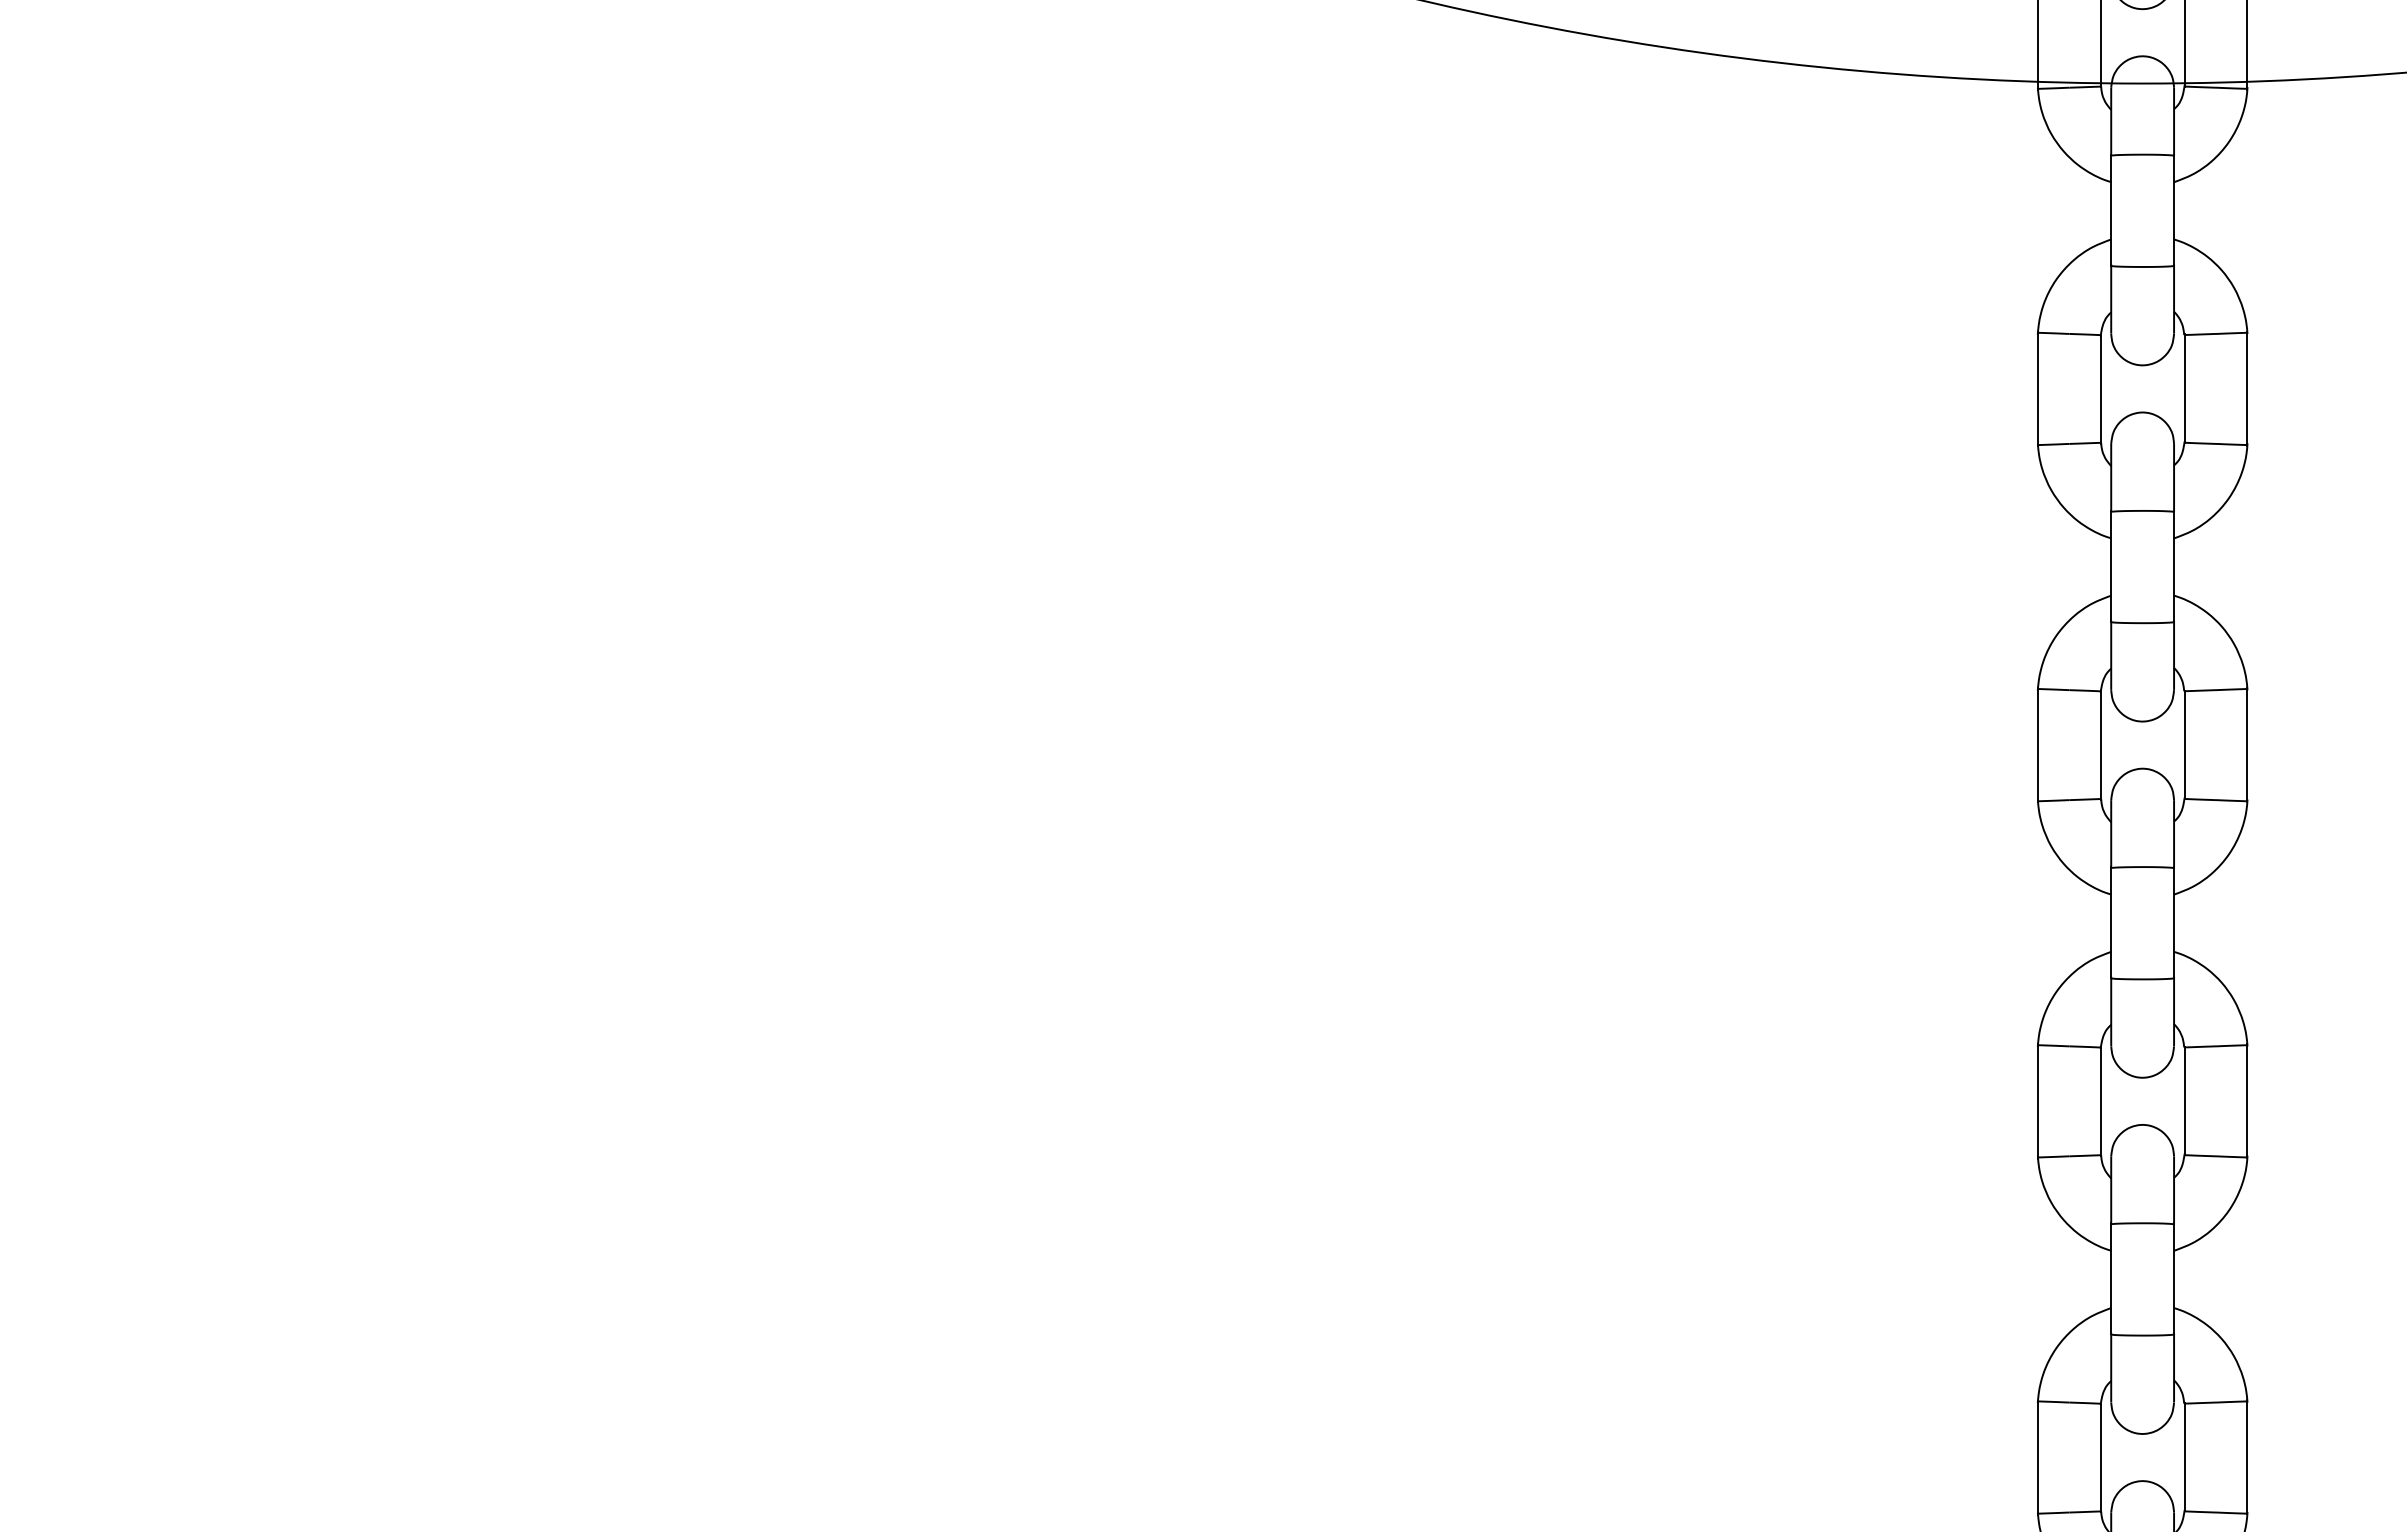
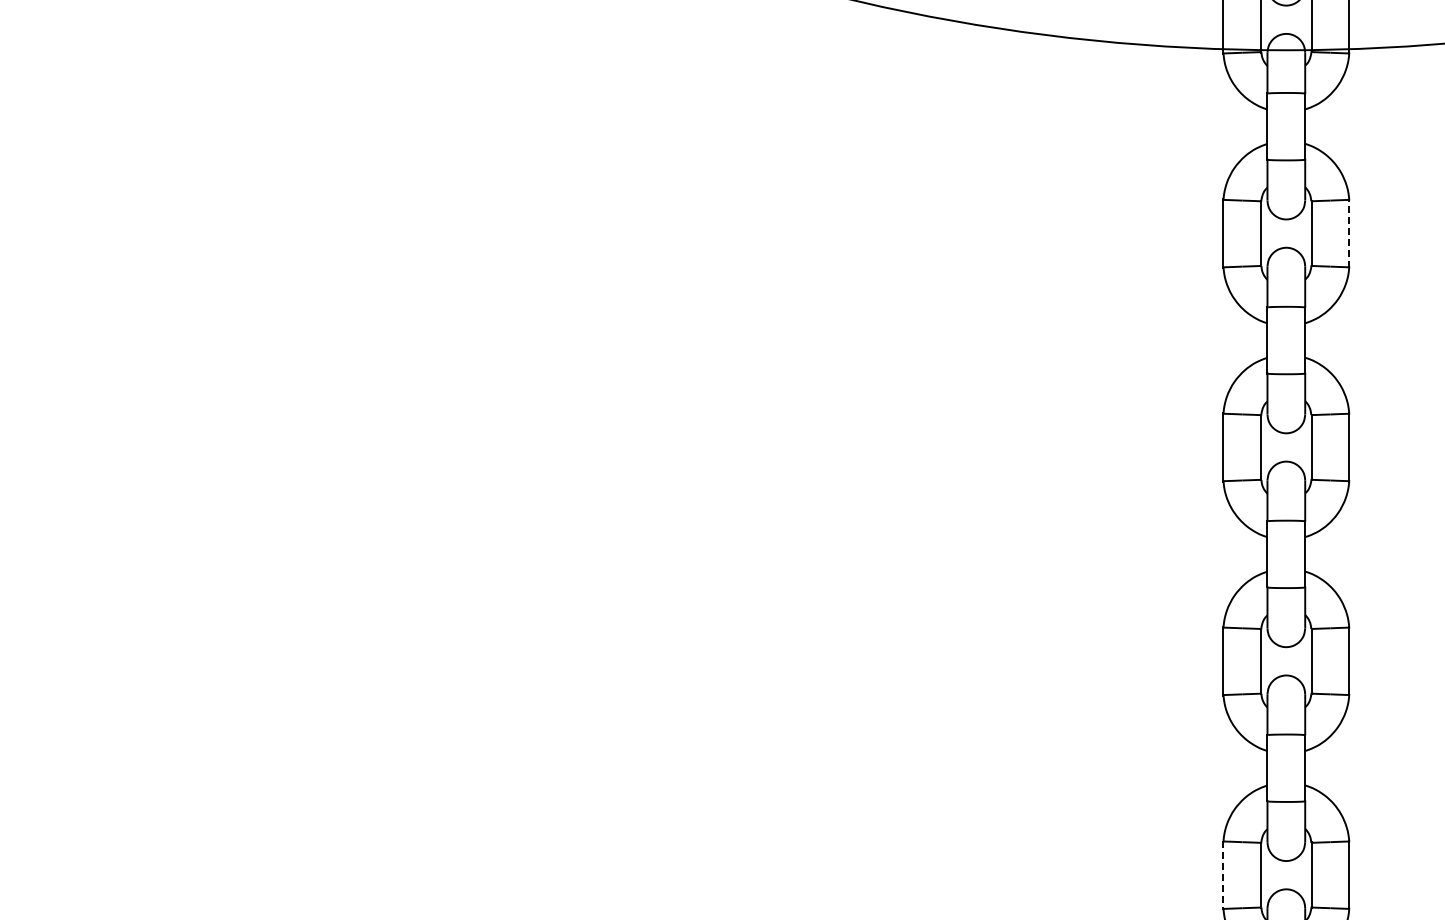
line: (2247, 387) -> (1349, 232), solid -> dashed
line: (2037, 1458) -> (1223, 875), solid -> dashed

